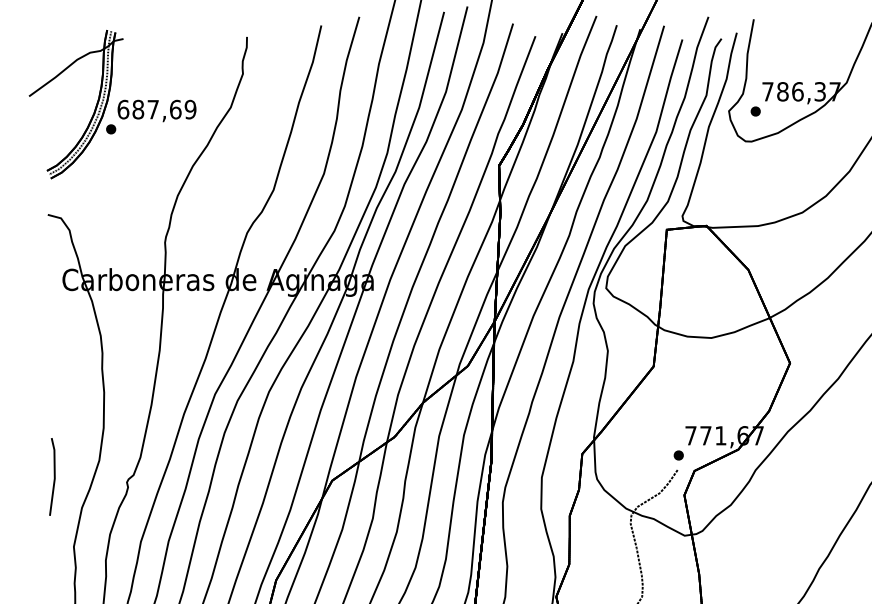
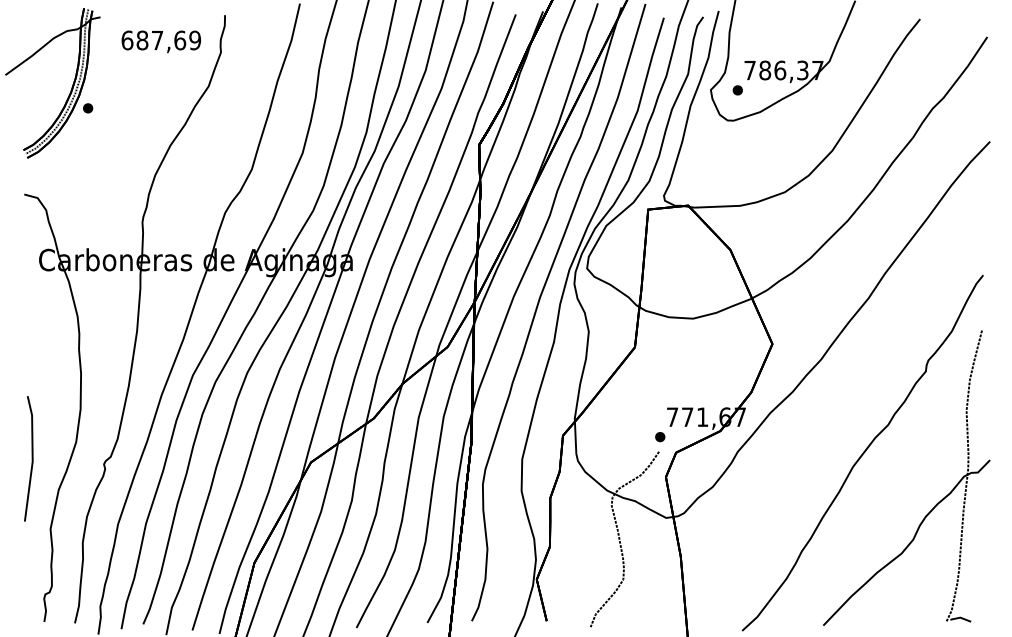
text: (157, 110) -> (161, 41), moved
part: (52, 476) -> (28, 458), size x1.6

